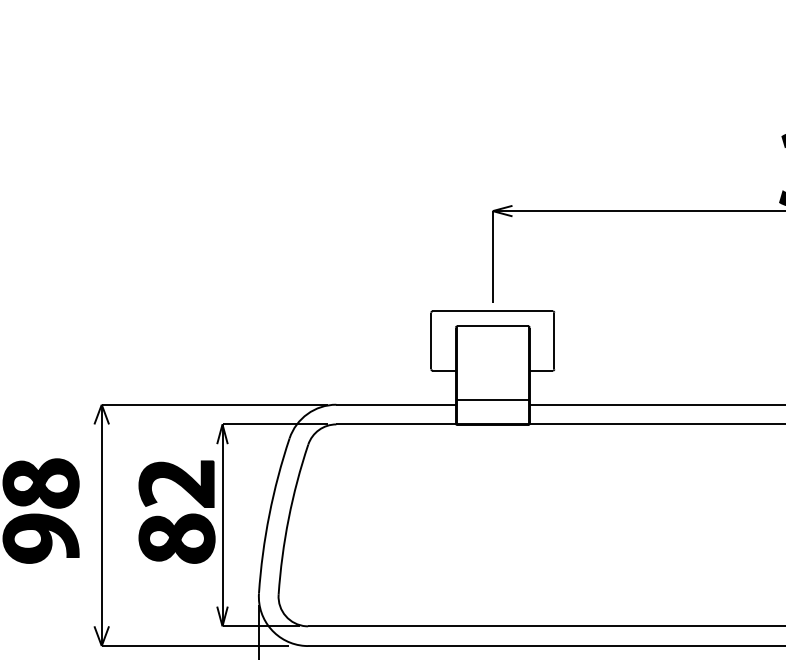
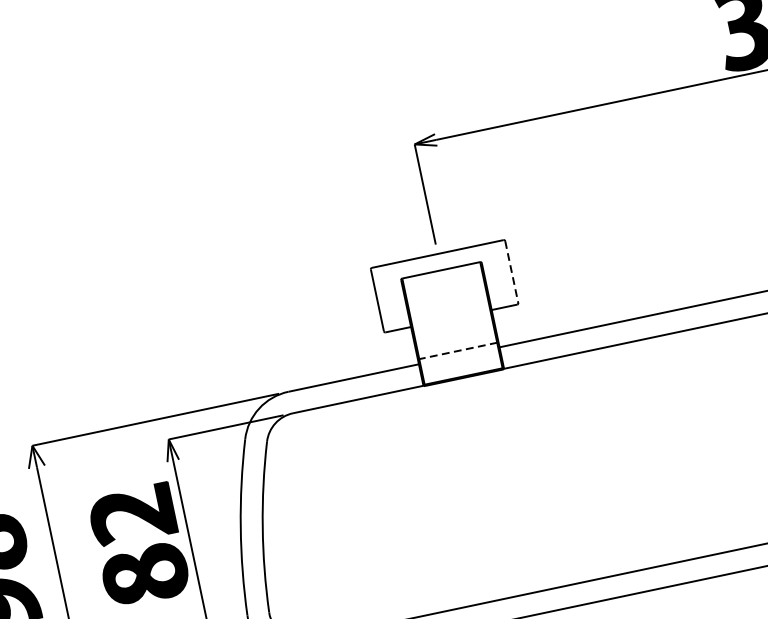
line: (554, 341) -> (512, 272), solid -> dashed
line: (492, 400) -> (457, 351), solid -> dashed

